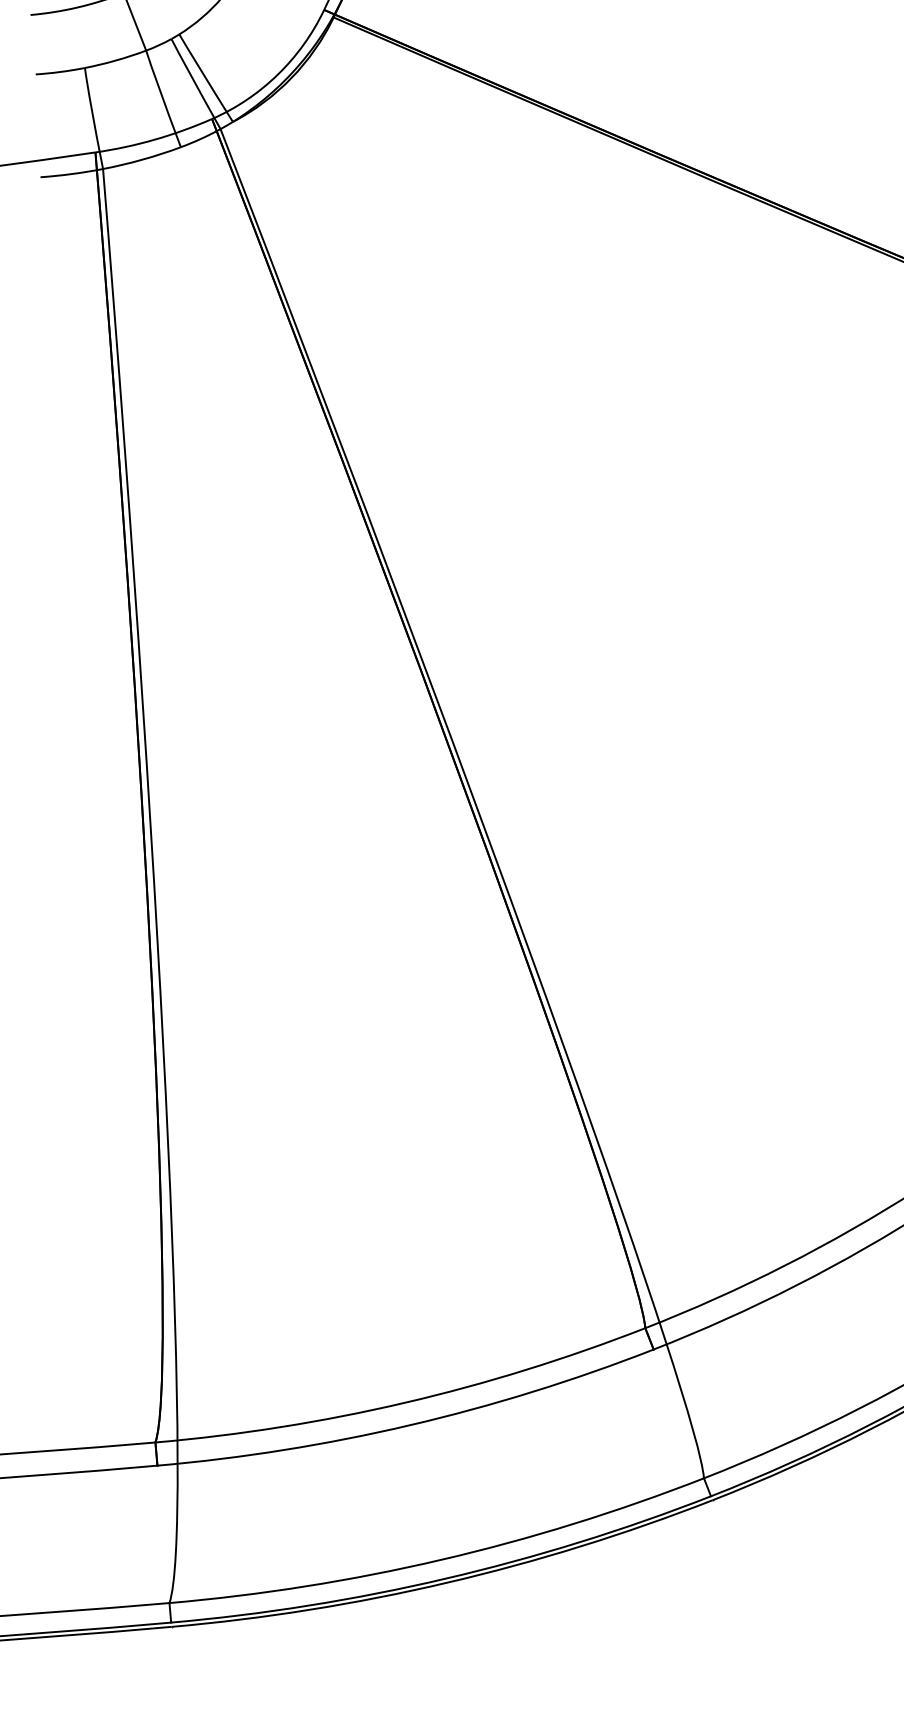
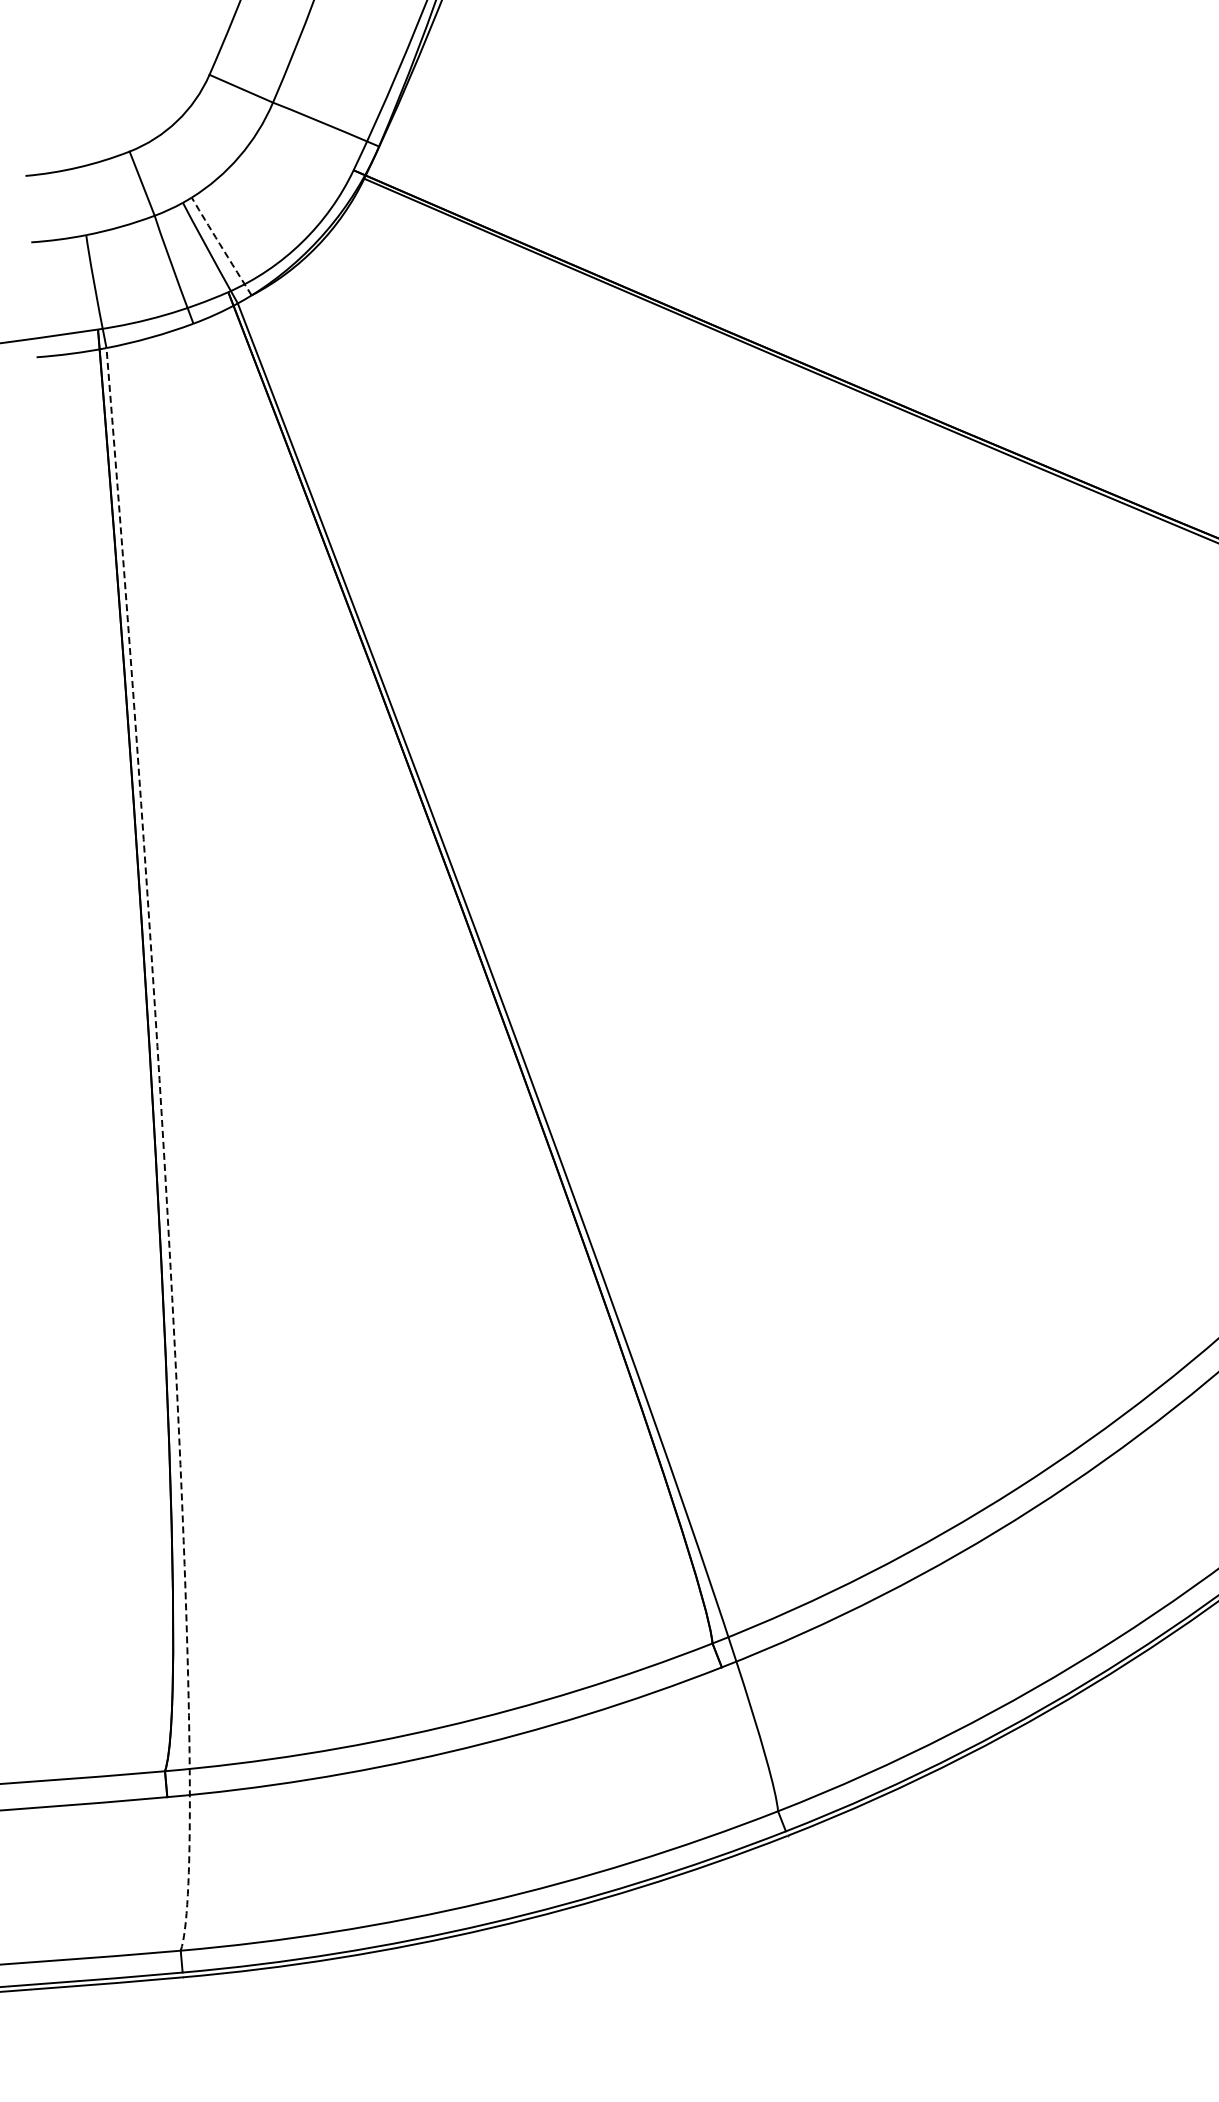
arc: (204, 75) -> (219, 243), solid -> dashed
arc: (154, 898) -> (164, 1163), solid -> dashed

